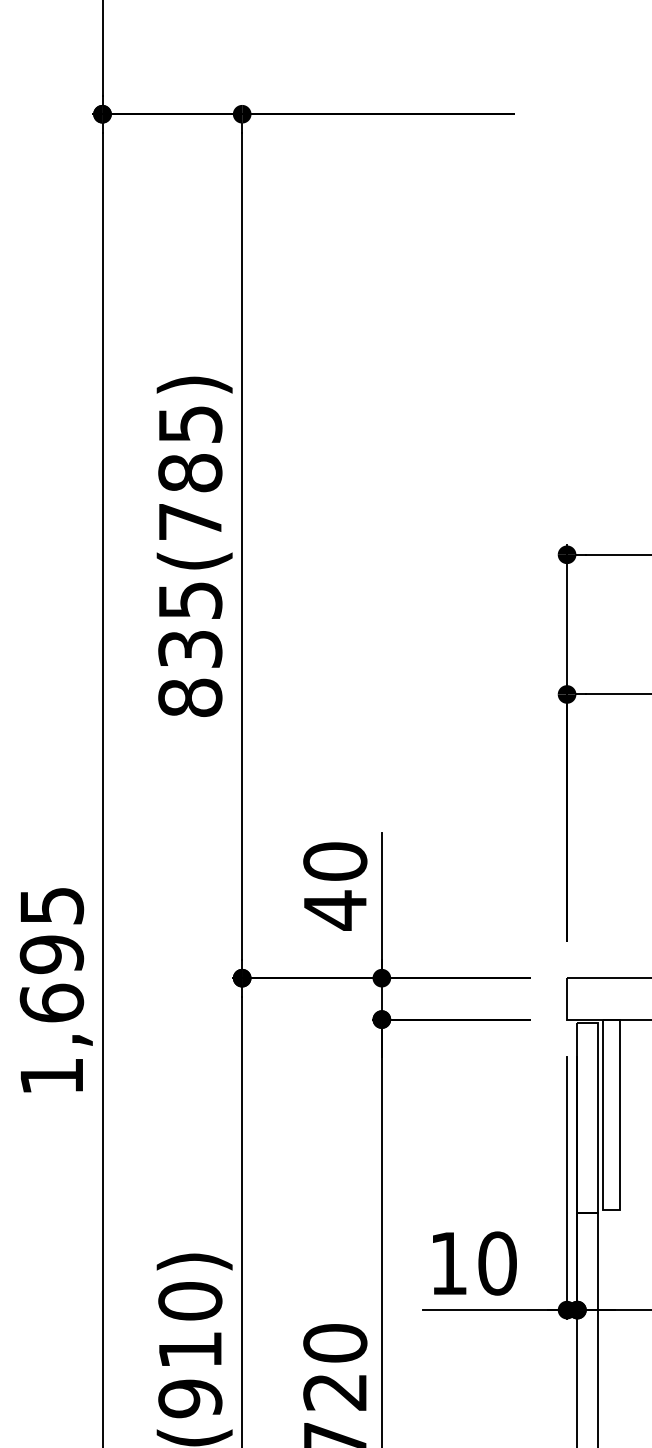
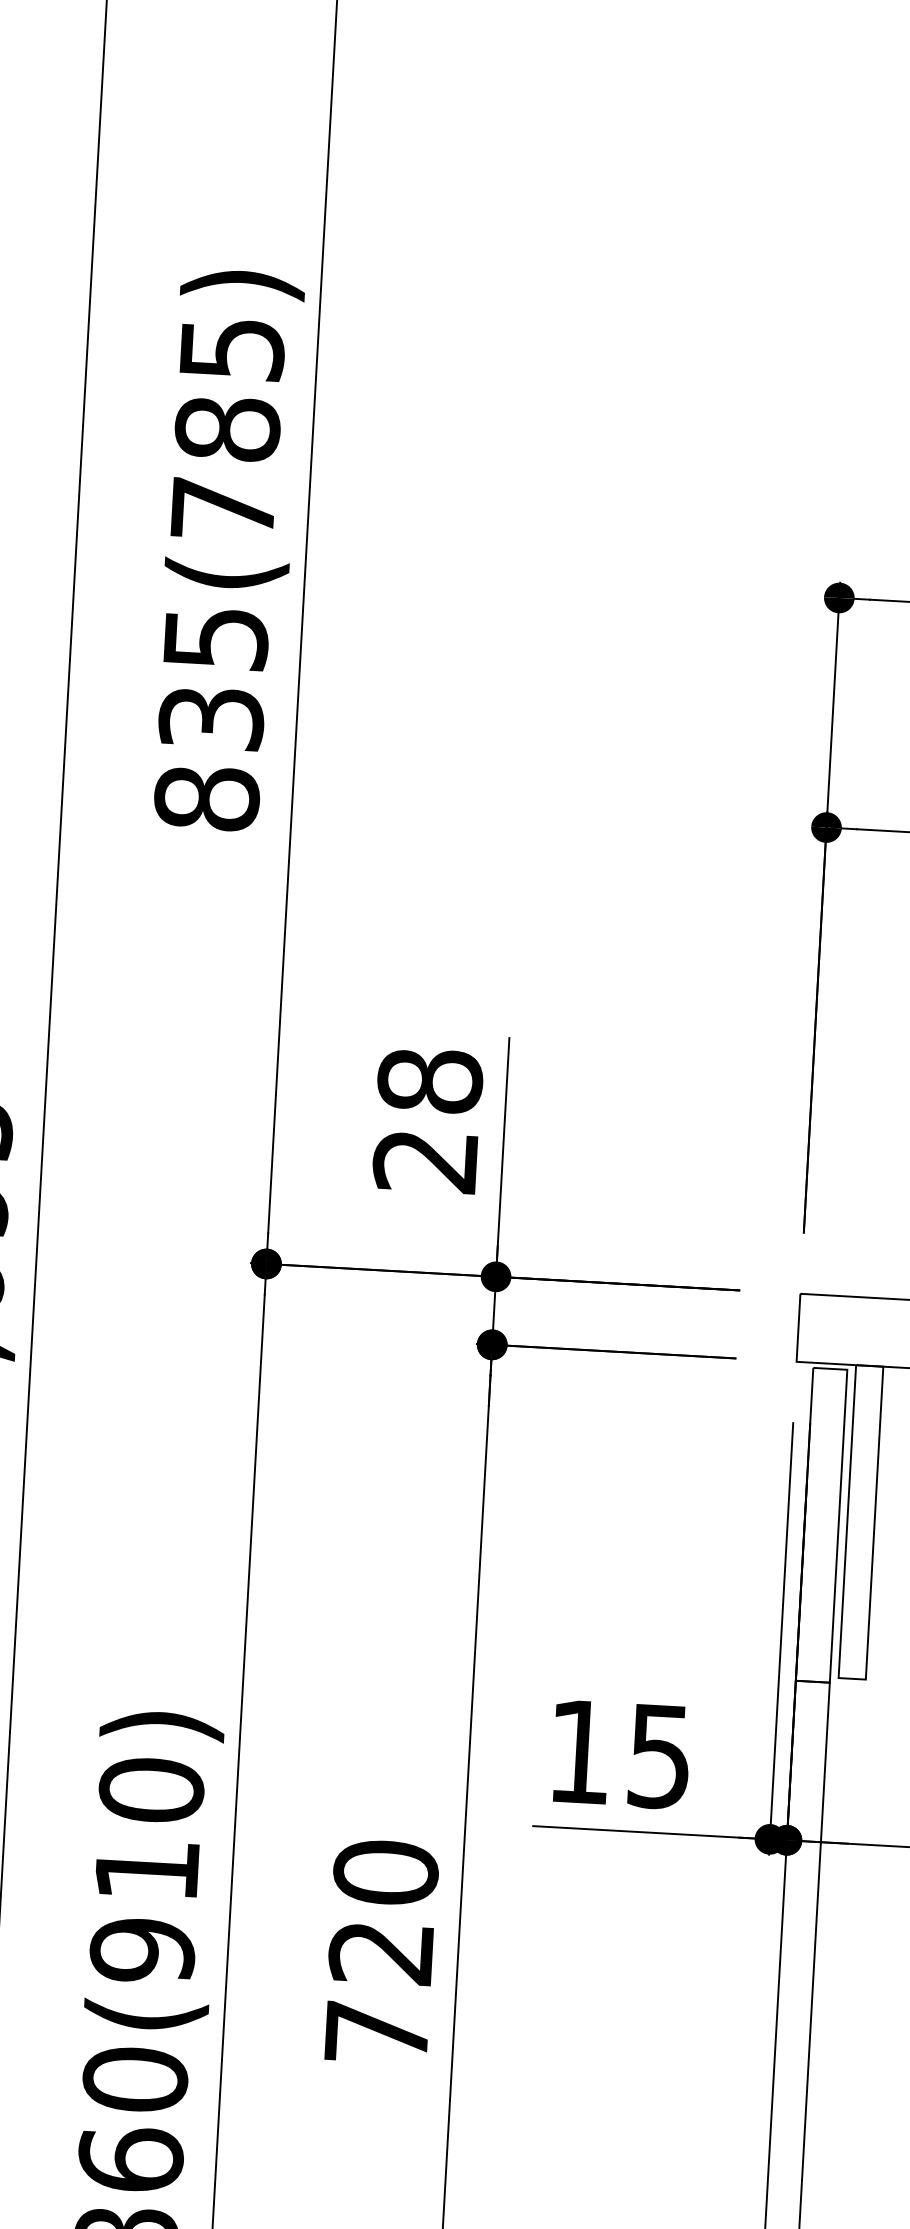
text: (335, 886) -> (428, 1121), 40 -> 28
text: (497, 1263) -> (659, 1756), 10 -> 15

